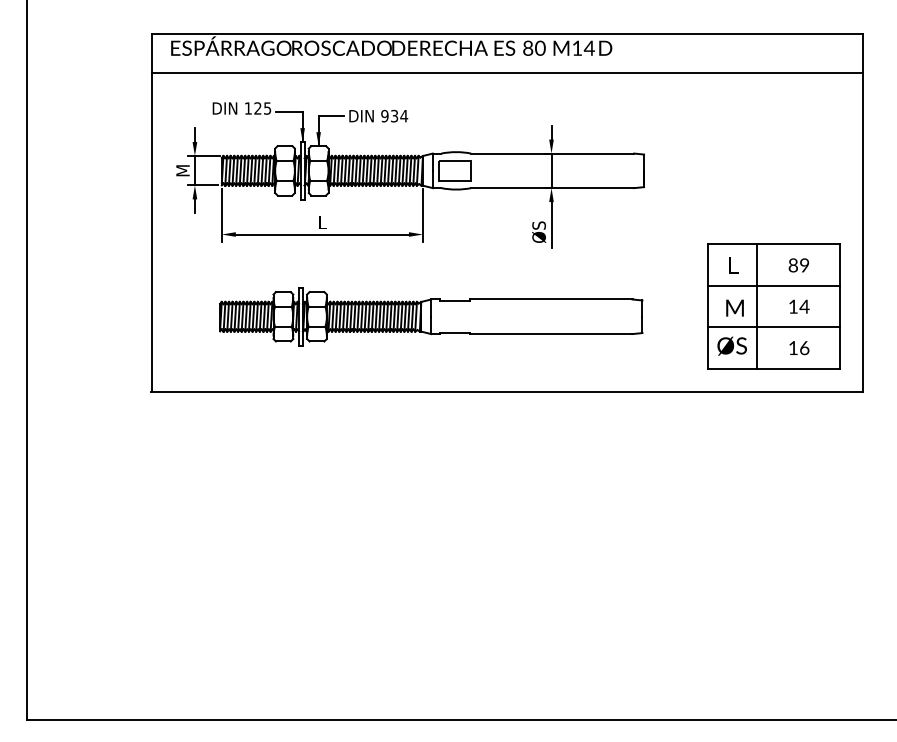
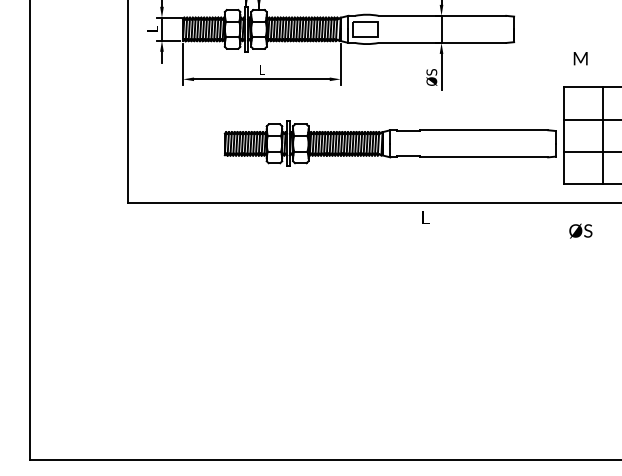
text: (182, 170) -> (152, 29), M -> L
text: (733, 265) -> (425, 217), moved
text: (734, 307) -> (580, 58), moved
part: (431, 316) -> (390, 143), moved
text: (731, 345) -> (580, 230), moved

